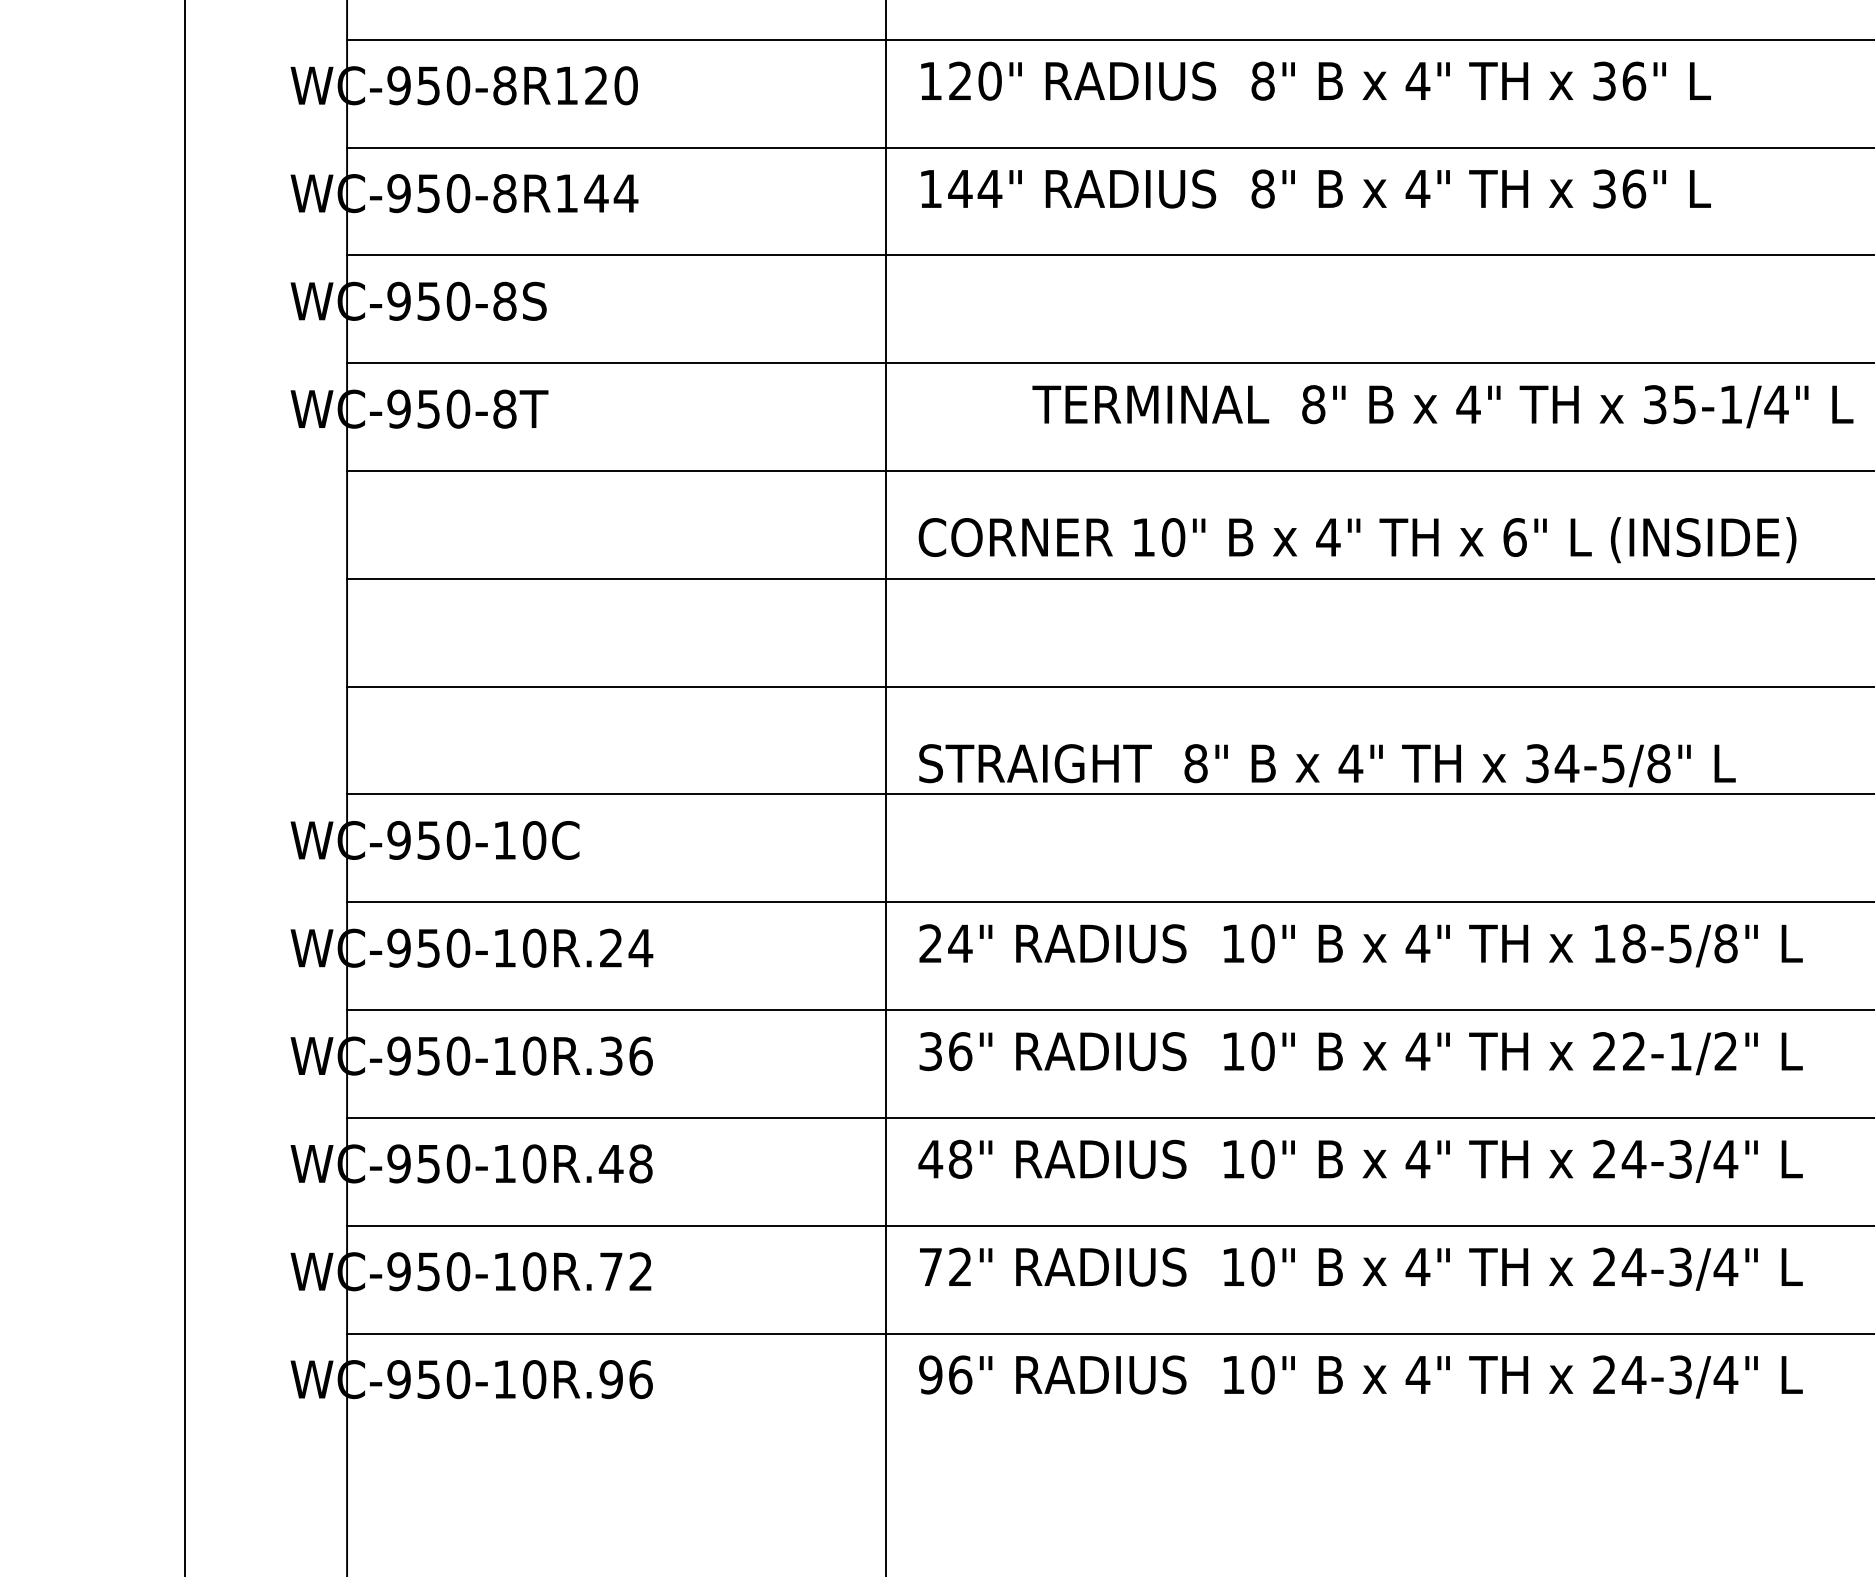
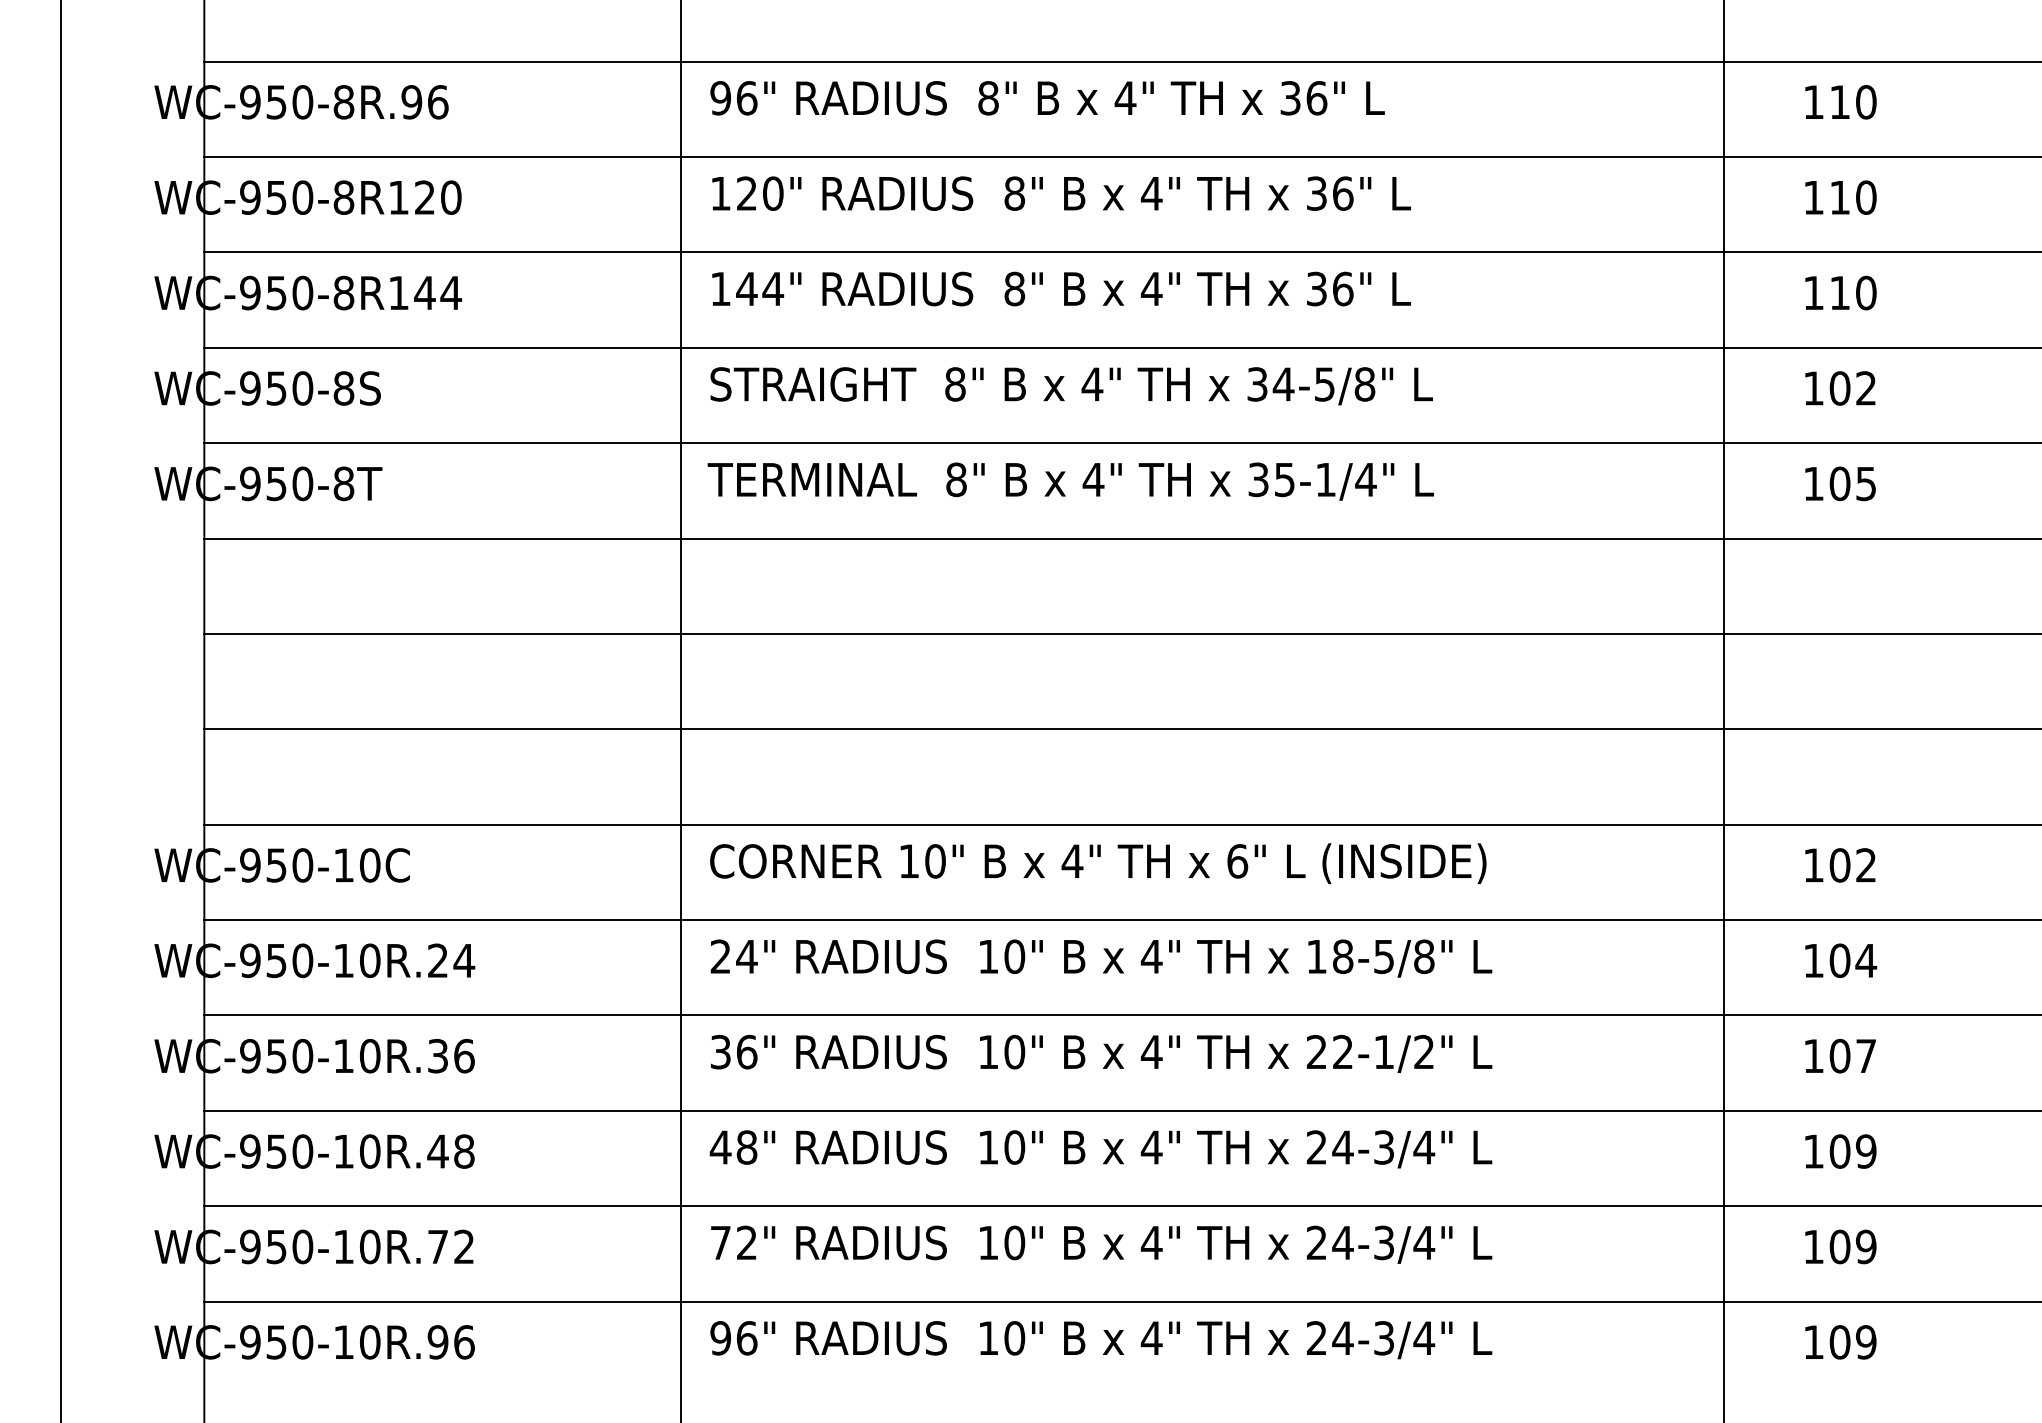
text: (1442, 406) -> (1070, 481), moved
text: (1357, 539) -> (1098, 863), moved
text: (1327, 765) -> (1071, 386), moved

